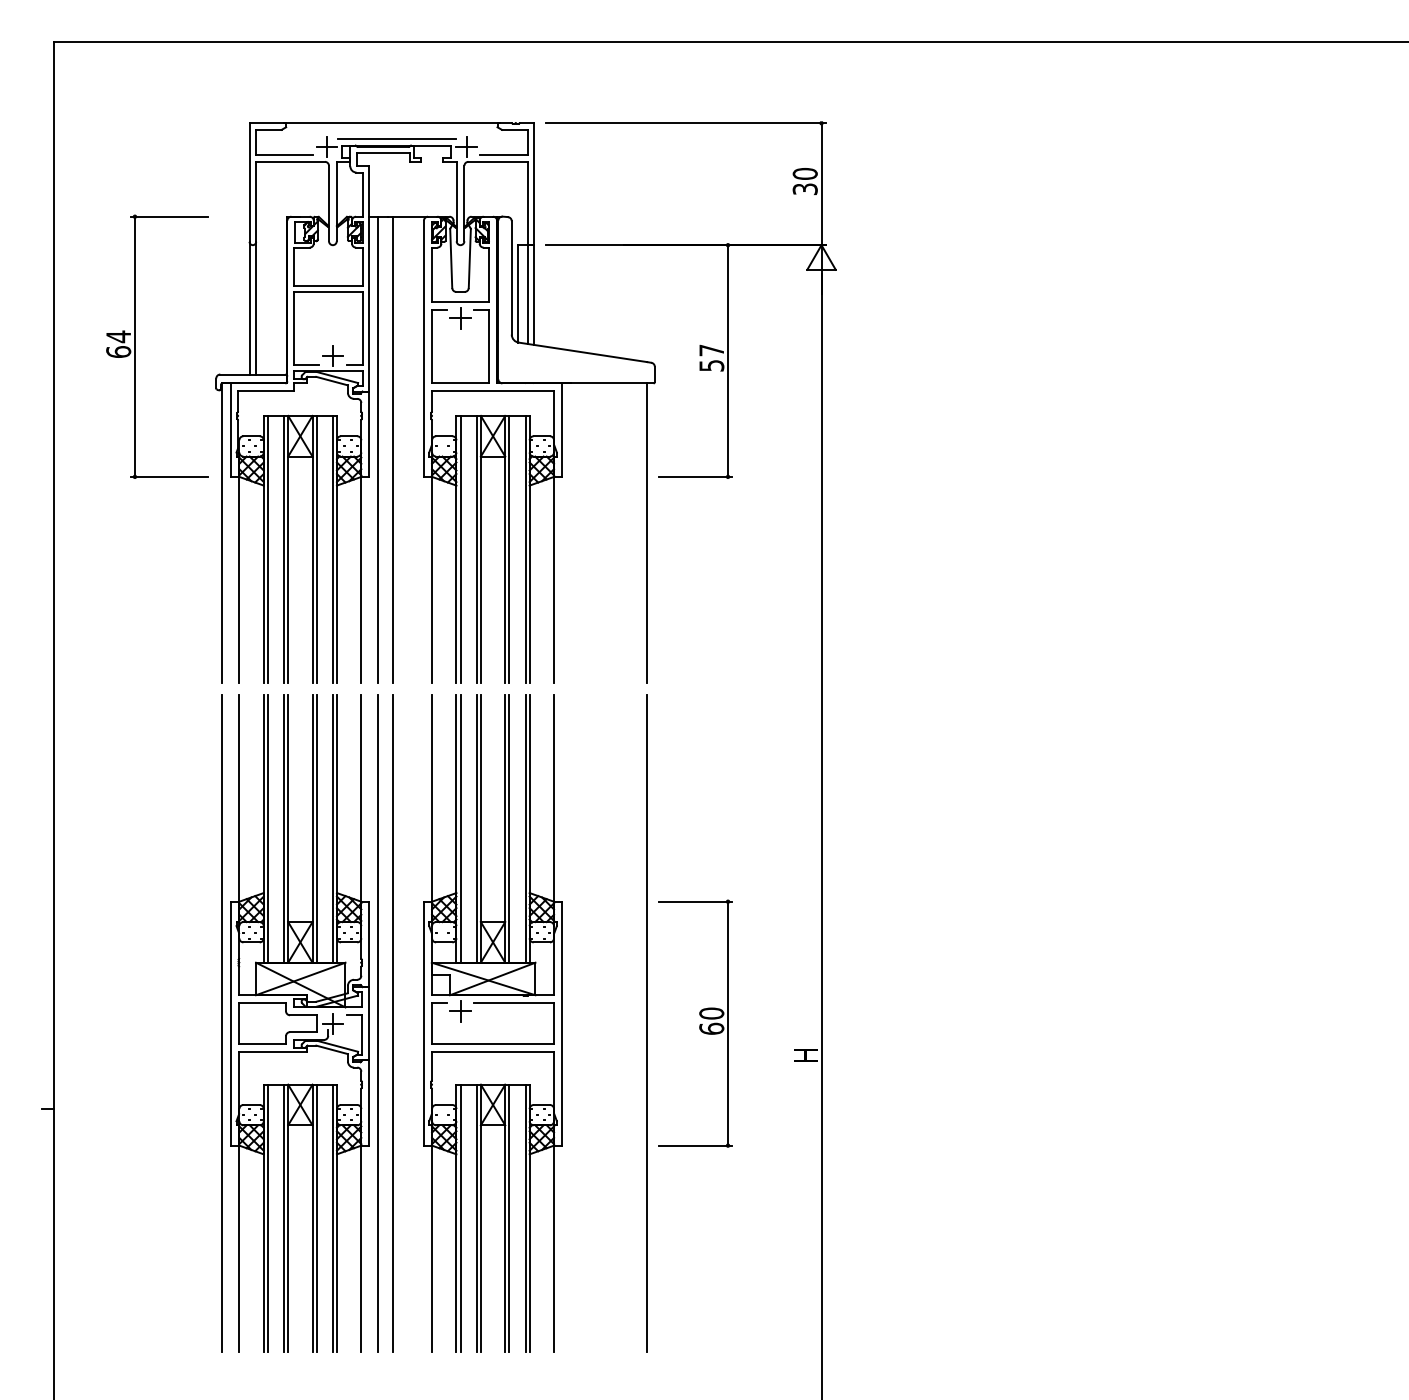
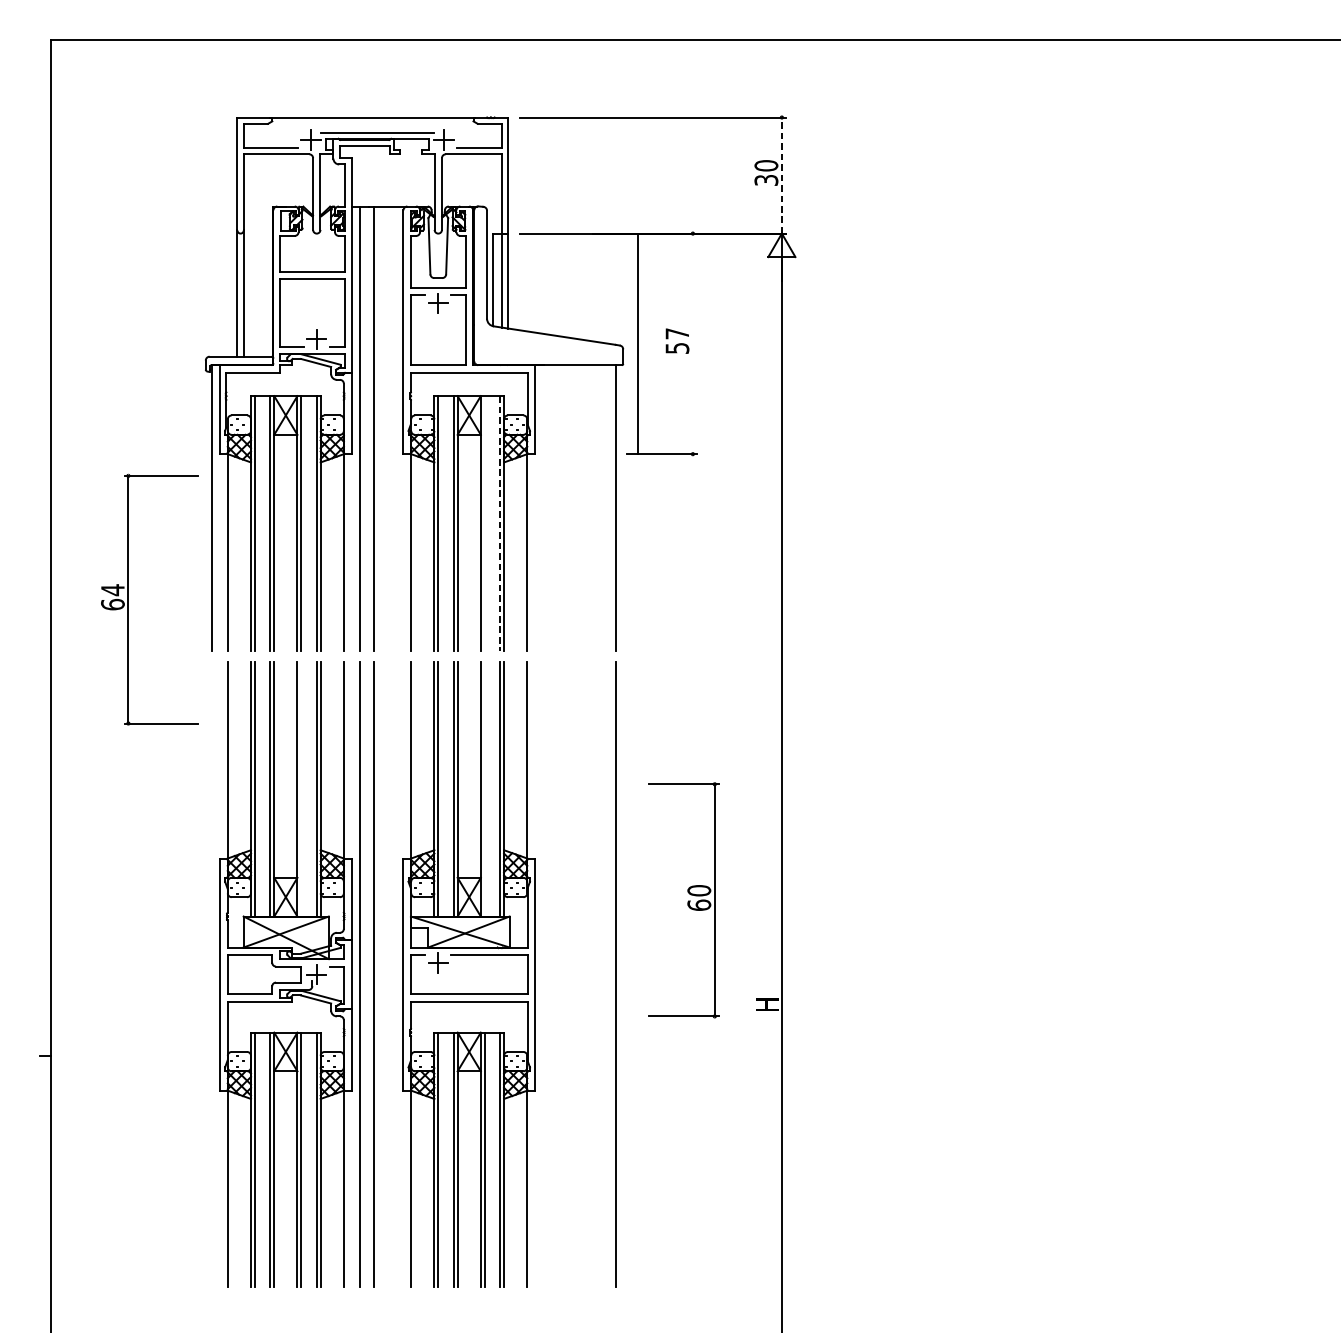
line: (821, 184) -> (781, 175), solid -> dashed
part: (135, 346) -> (128, 599), moved
line: (728, 360) -> (638, 343), moved
line: (509, 549) -> (484, 523), removed
line: (525, 549) -> (500, 523), solid -> dashed
line: (316, 828) -> (301, 788), removed
line: (509, 828) -> (484, 788), removed
line: (222, 1023) -> (211, 974), removed
part: (695, 1023) -> (683, 900), moved

